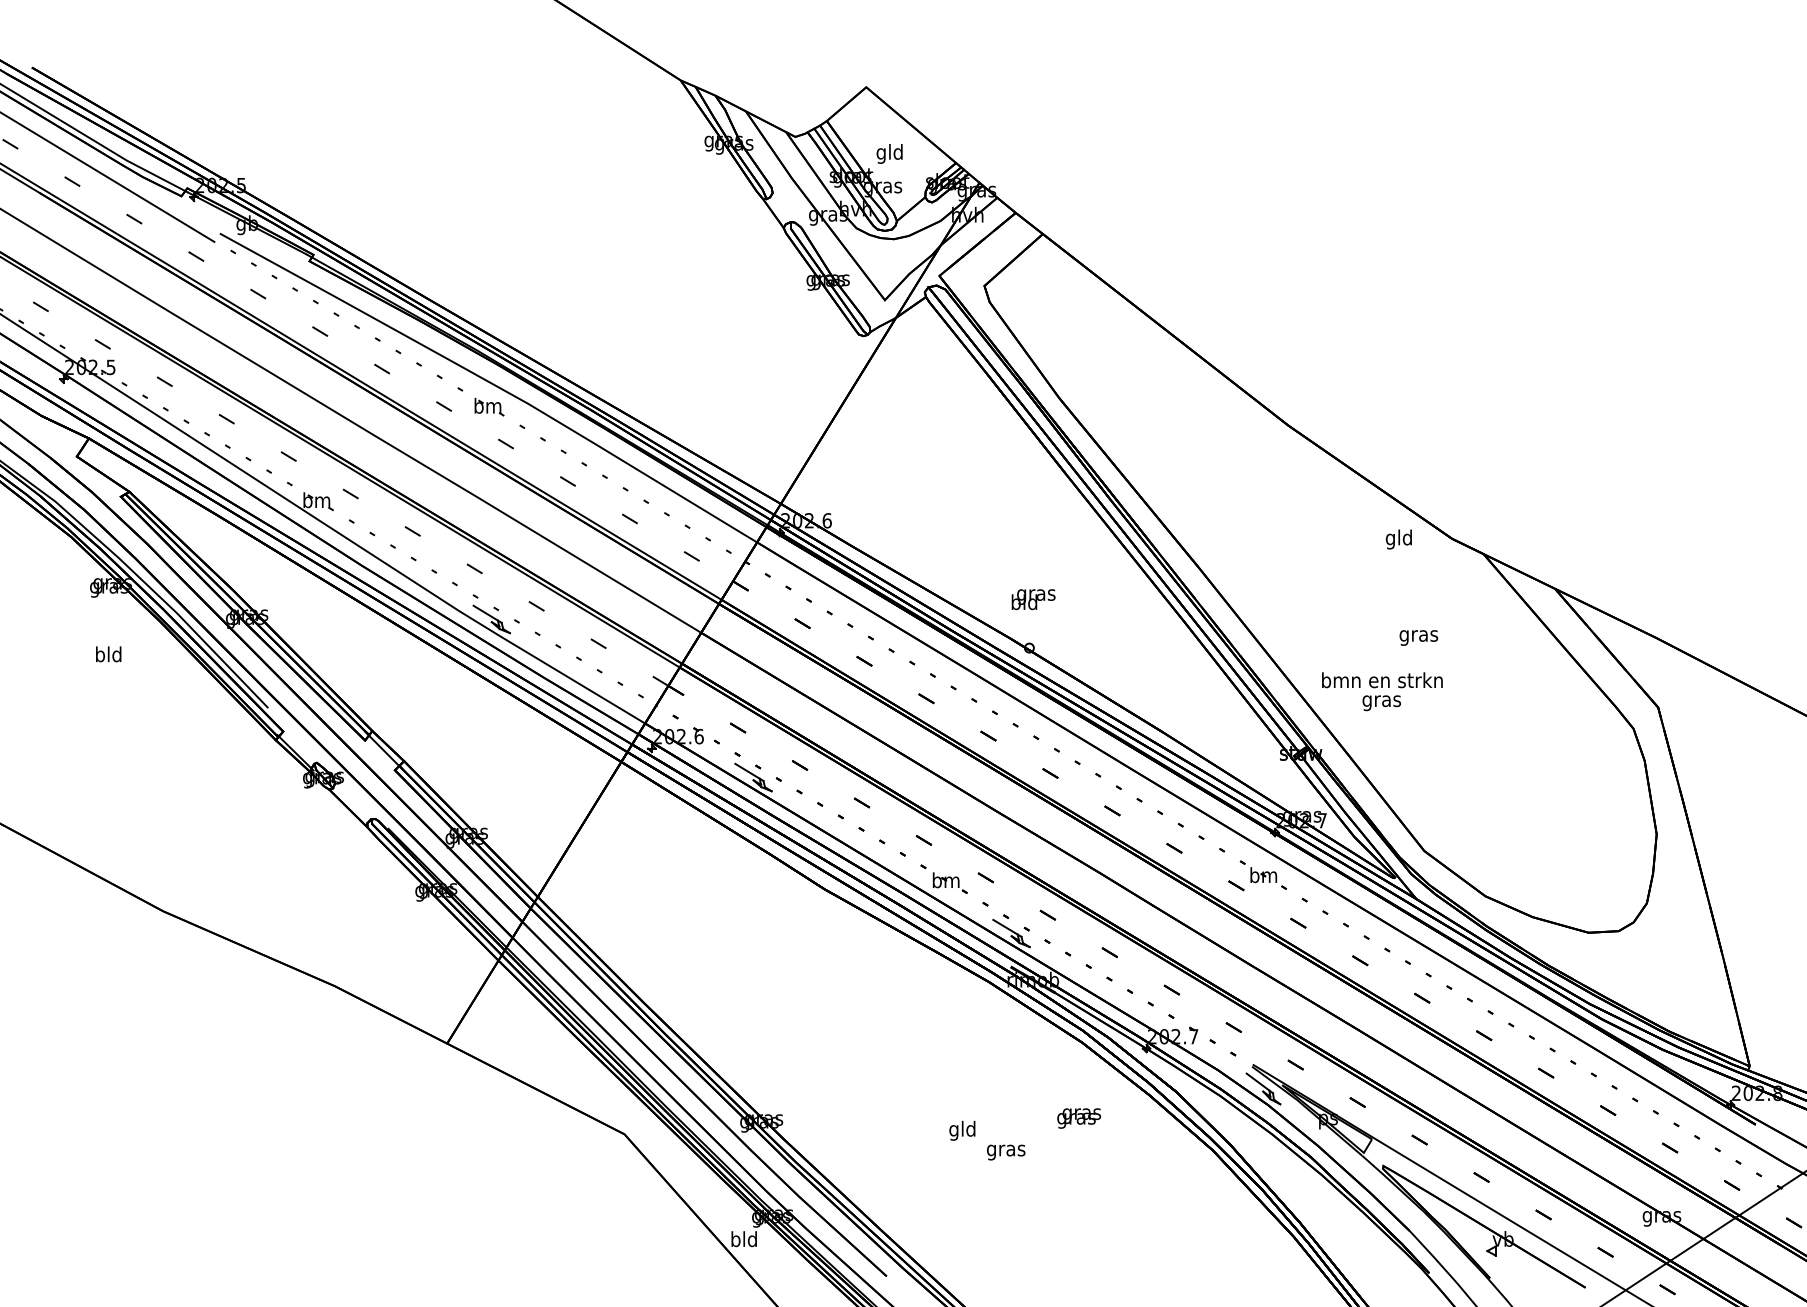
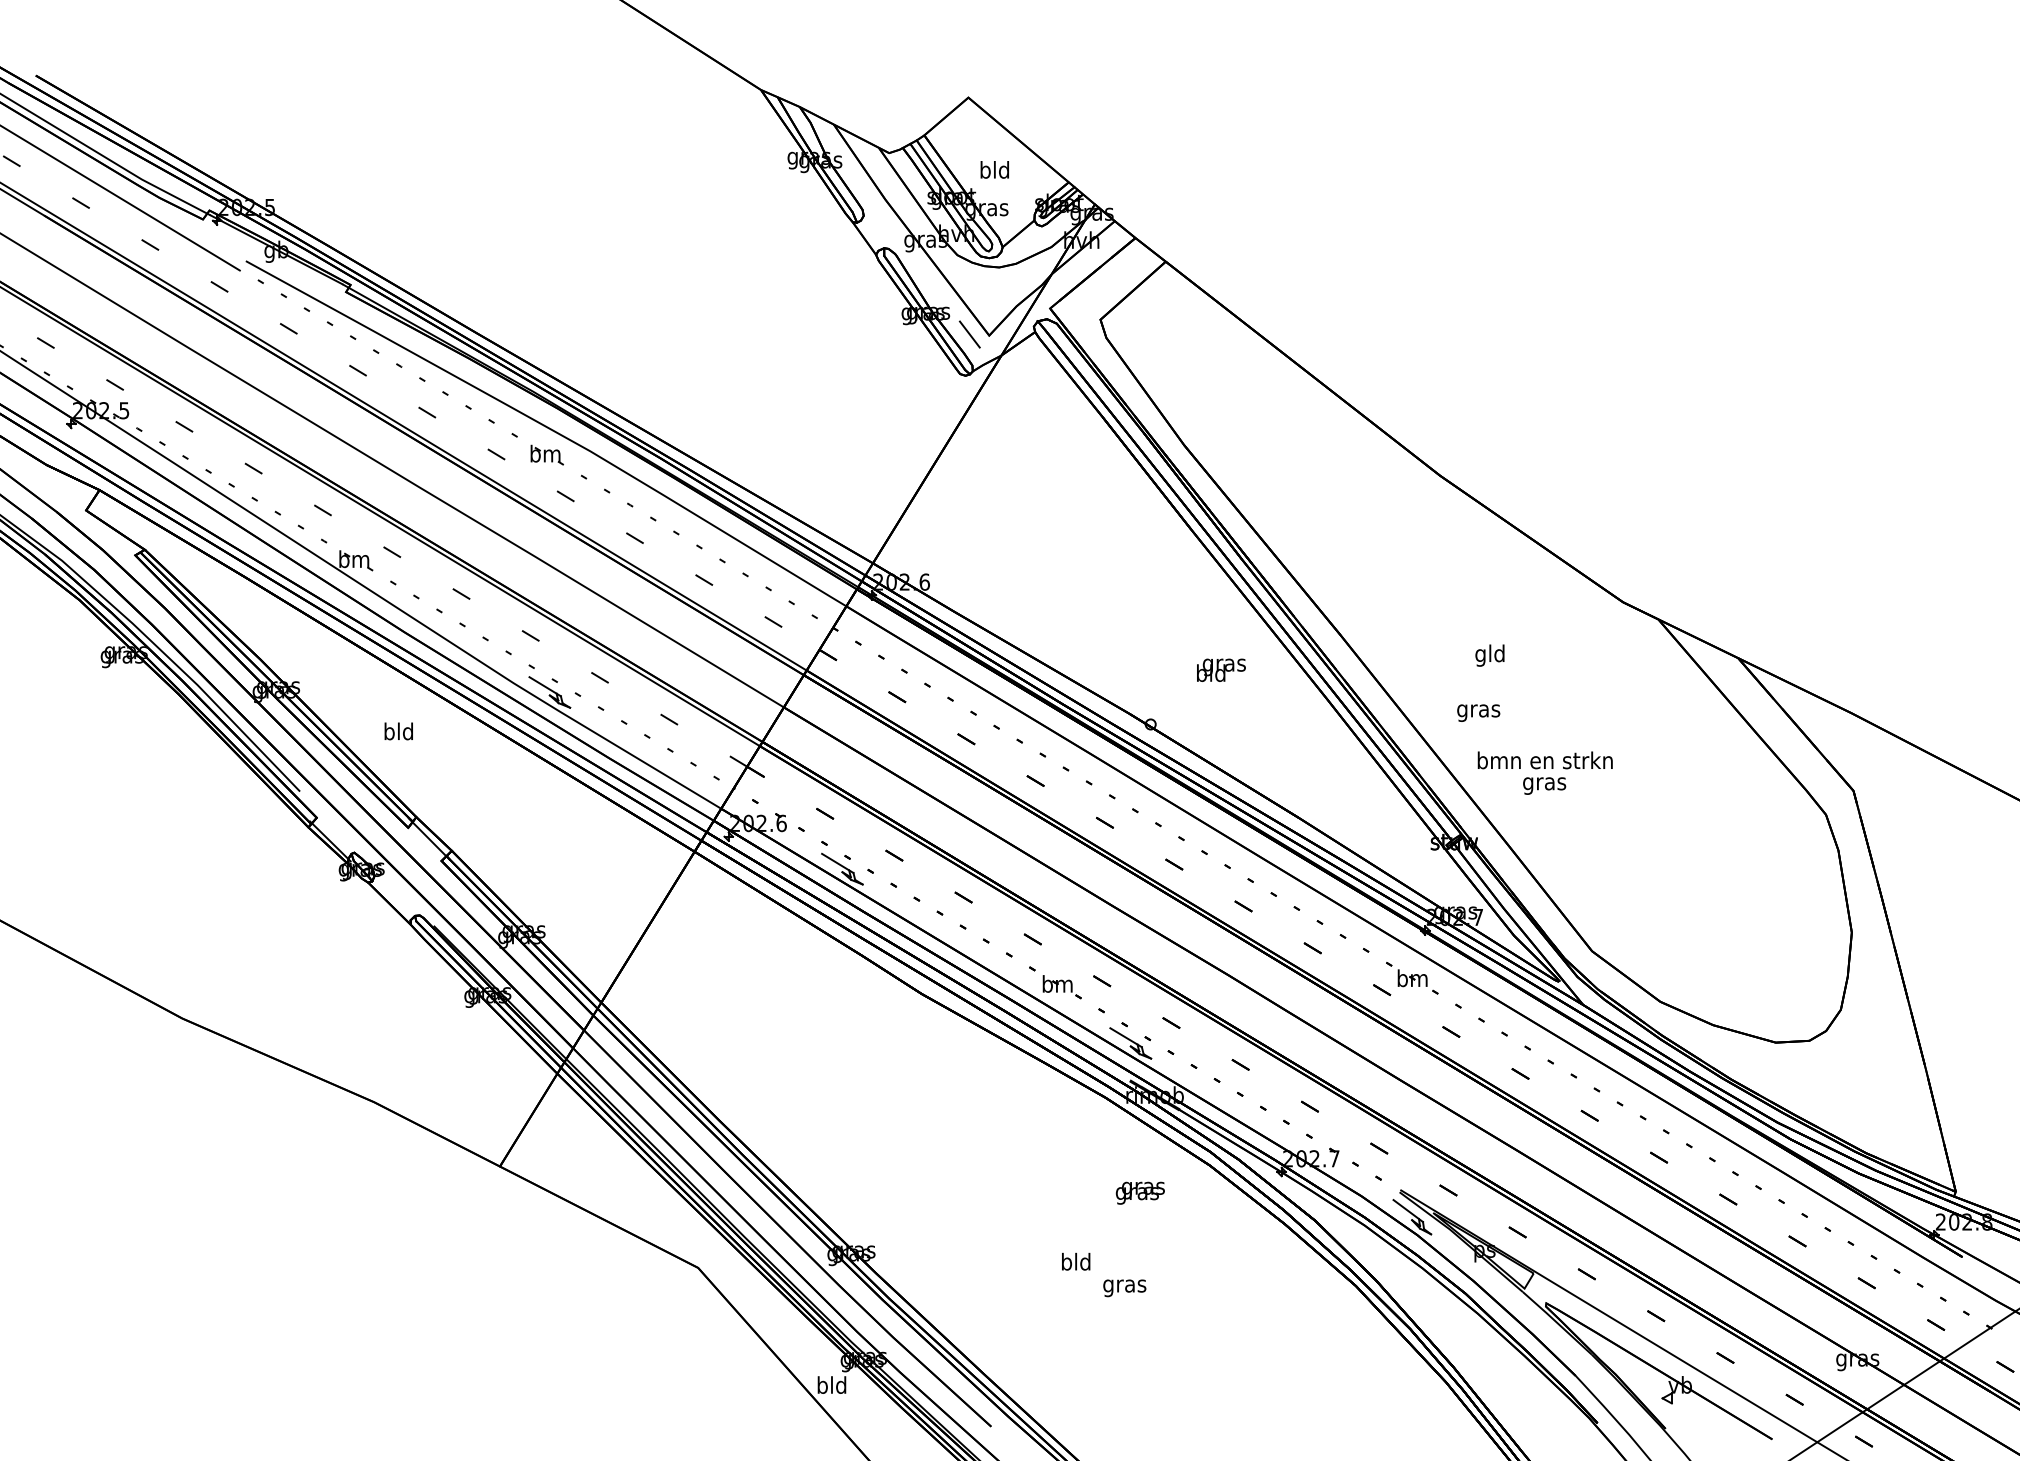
text: (881, 153) -> (985, 171), gld -> bld
line: (867, 298) -> (969, 333), added
text: (1398, 539) -> (1489, 655), moved
text: (1033, 599) -> (1221, 670), moved
text: (1418, 637) -> (1478, 712), moved
text: (108, 654) -> (398, 731), moved
text: (1079, 1118) -> (1140, 1193), moved
text: (953, 1130) -> (1065, 1263), gld -> bld

